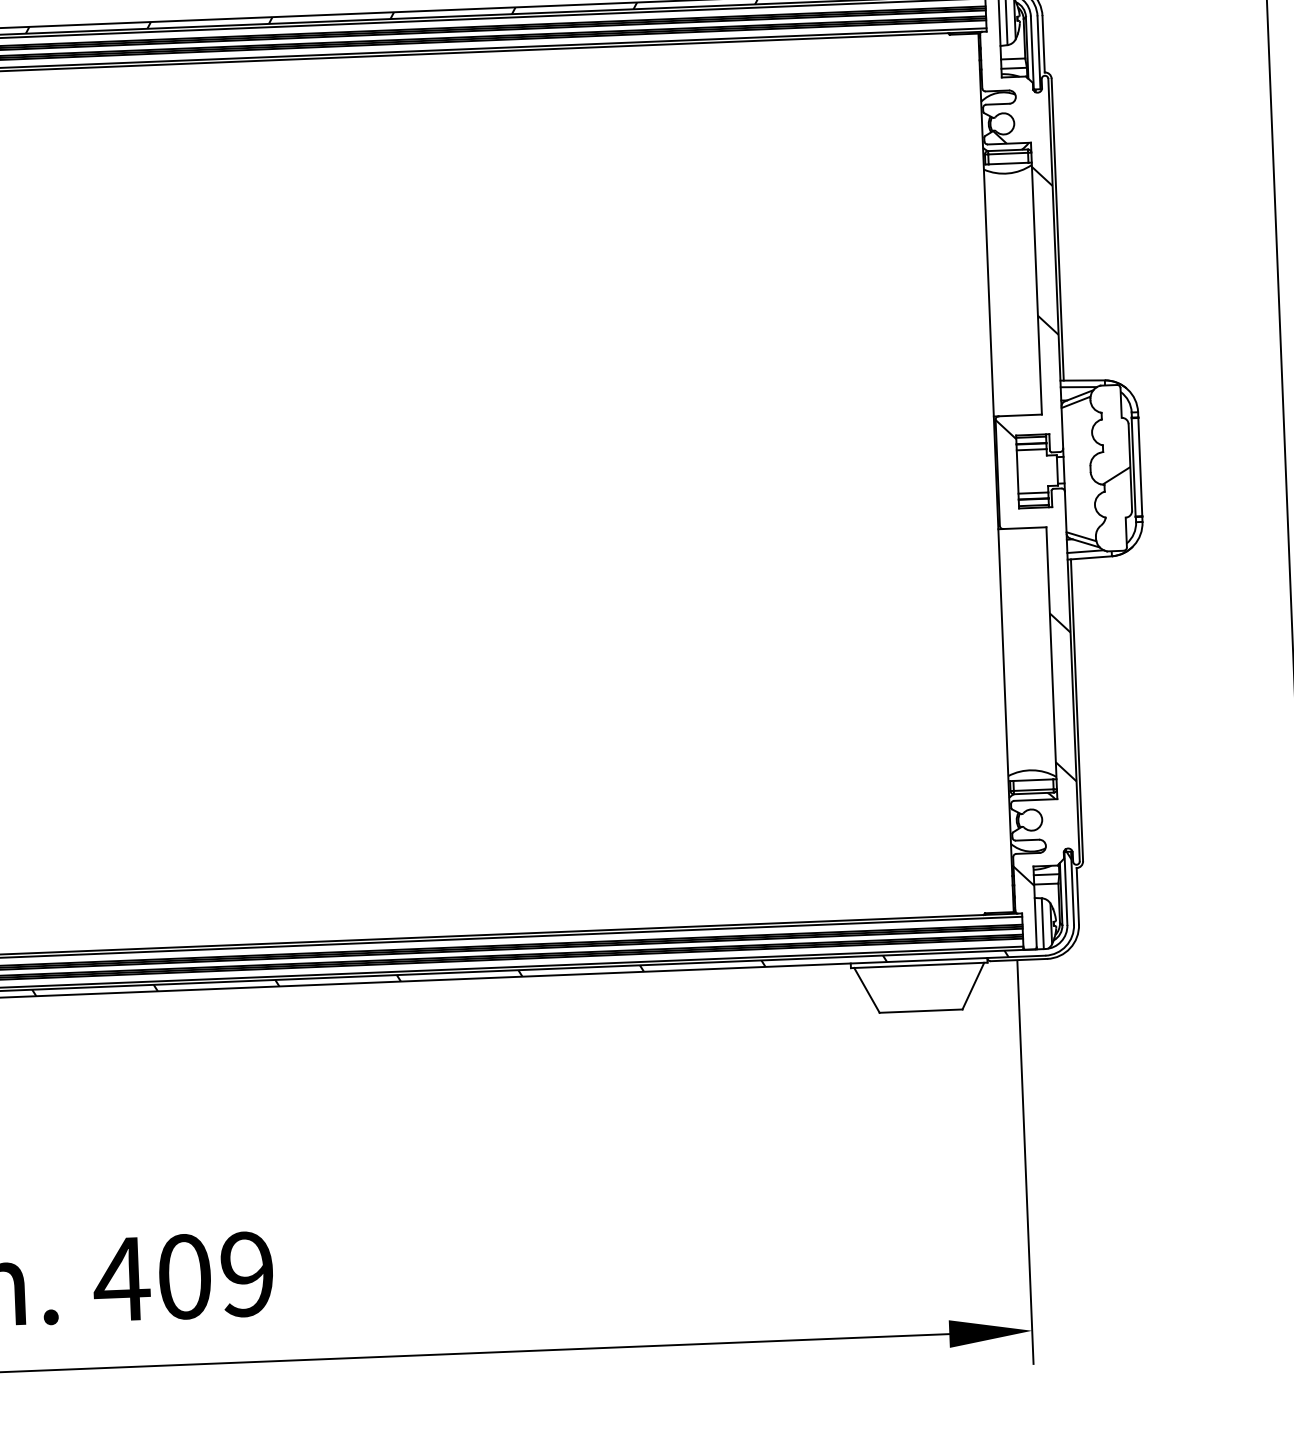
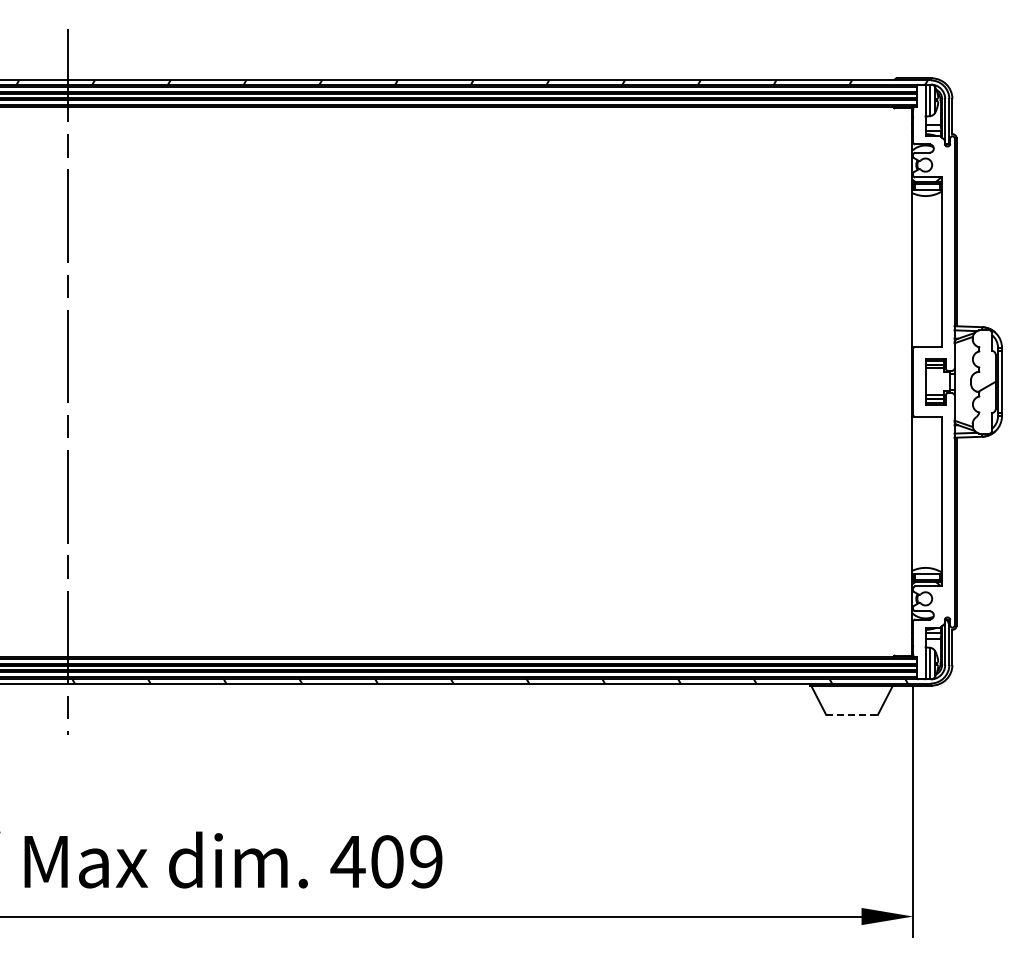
hatch: (1031, 507) -> (933, 404), removed
line: (921, 1010) -> (852, 714), solid -> dashed

